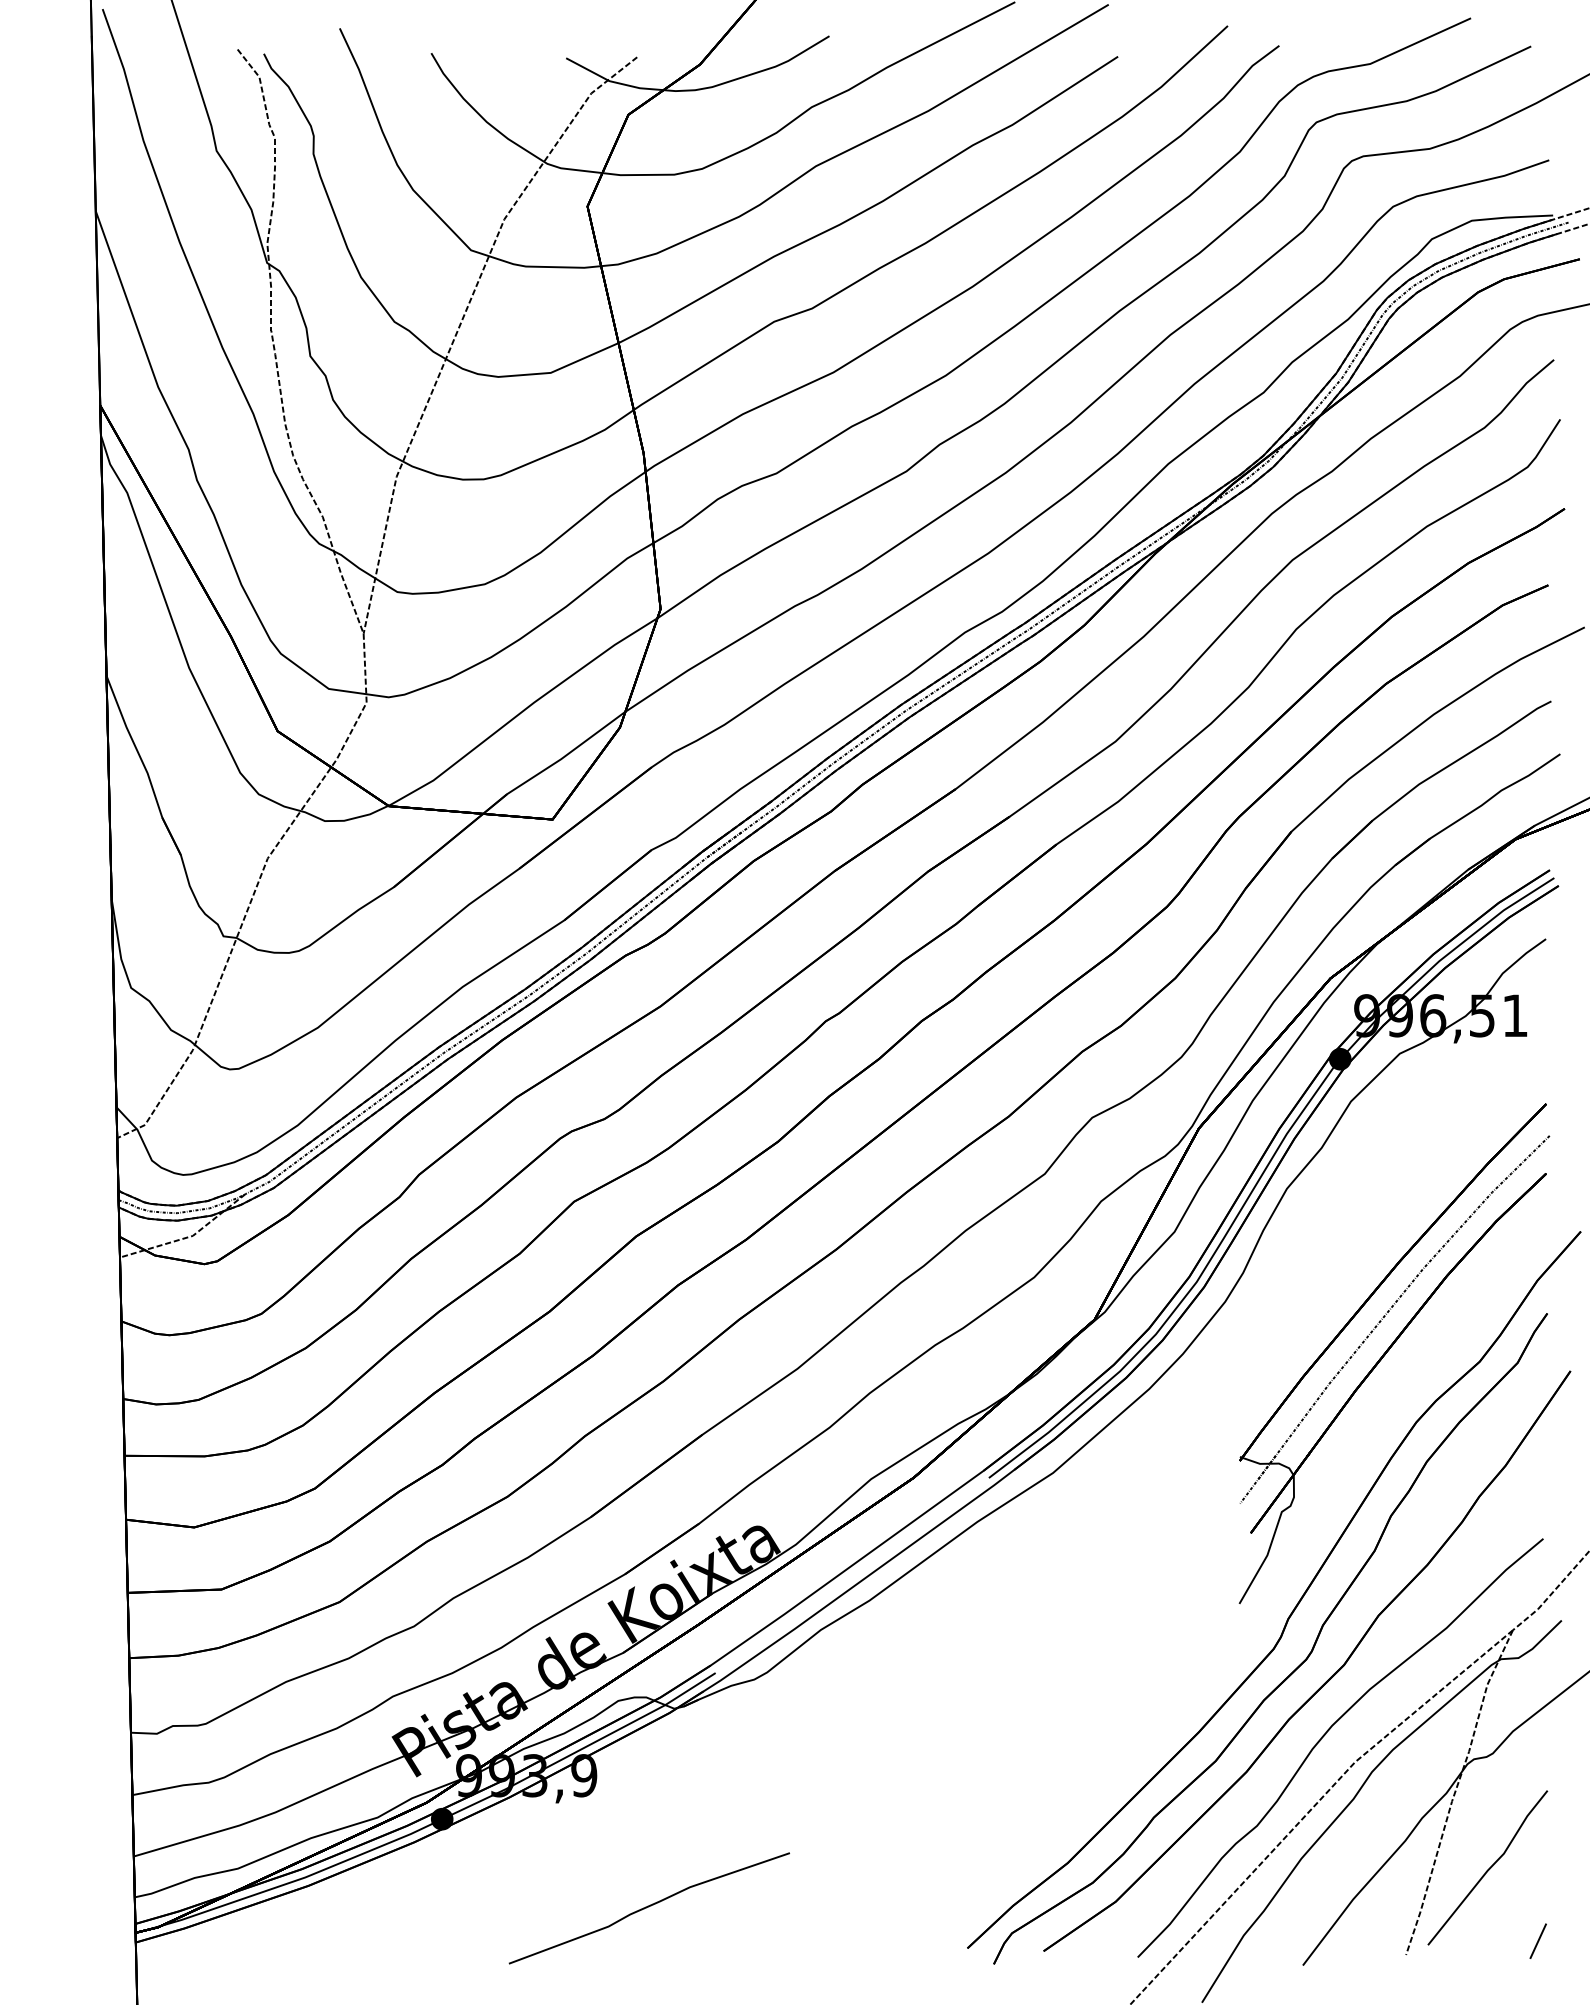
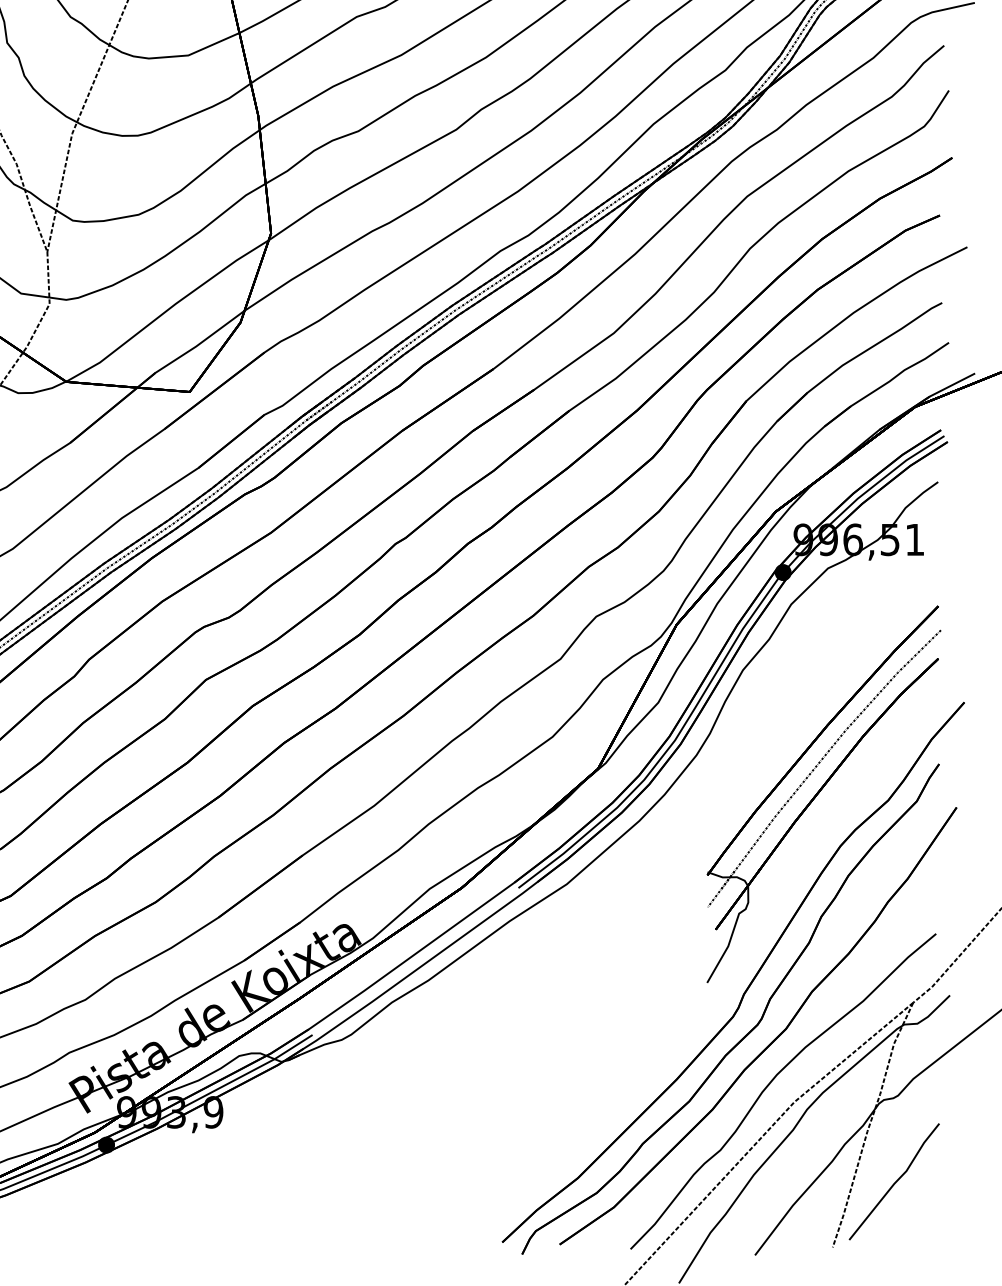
curve: (648, 1907) -> (261, 1211), removed
line: (1537, 1940) -> (931, 1236), removed

